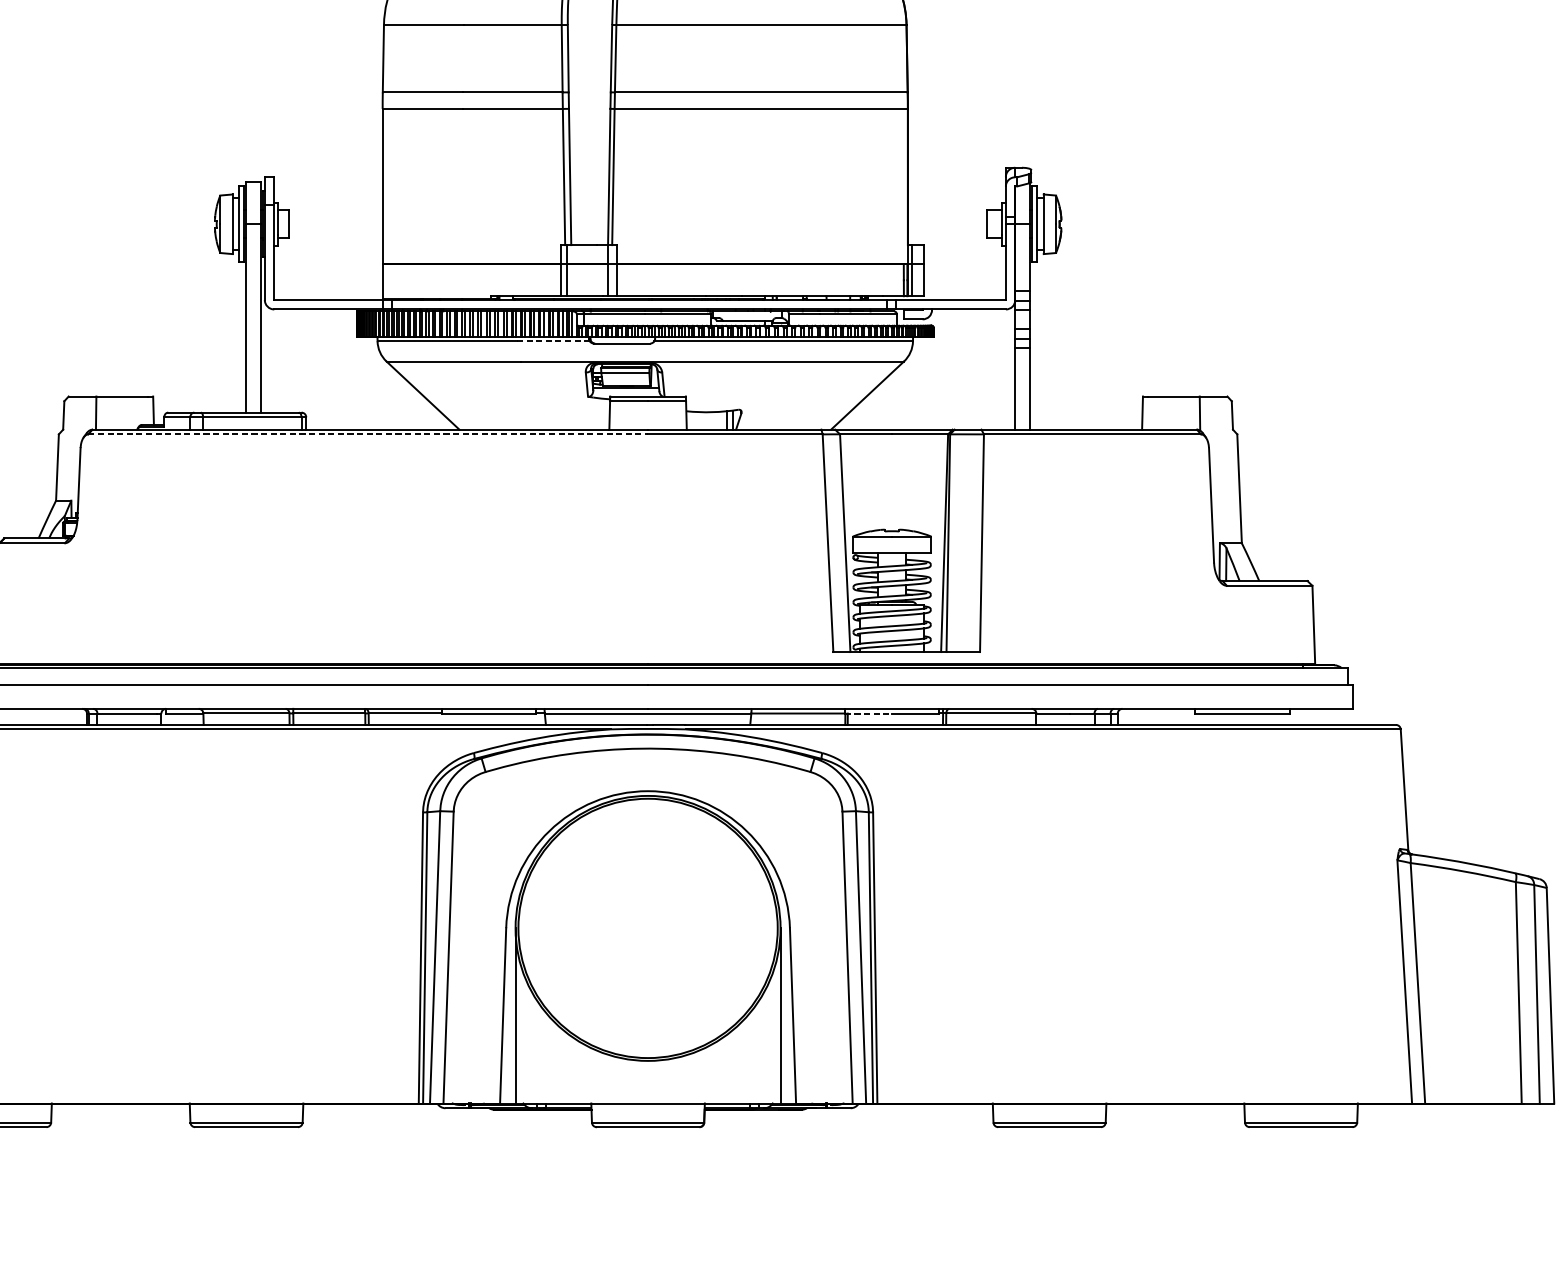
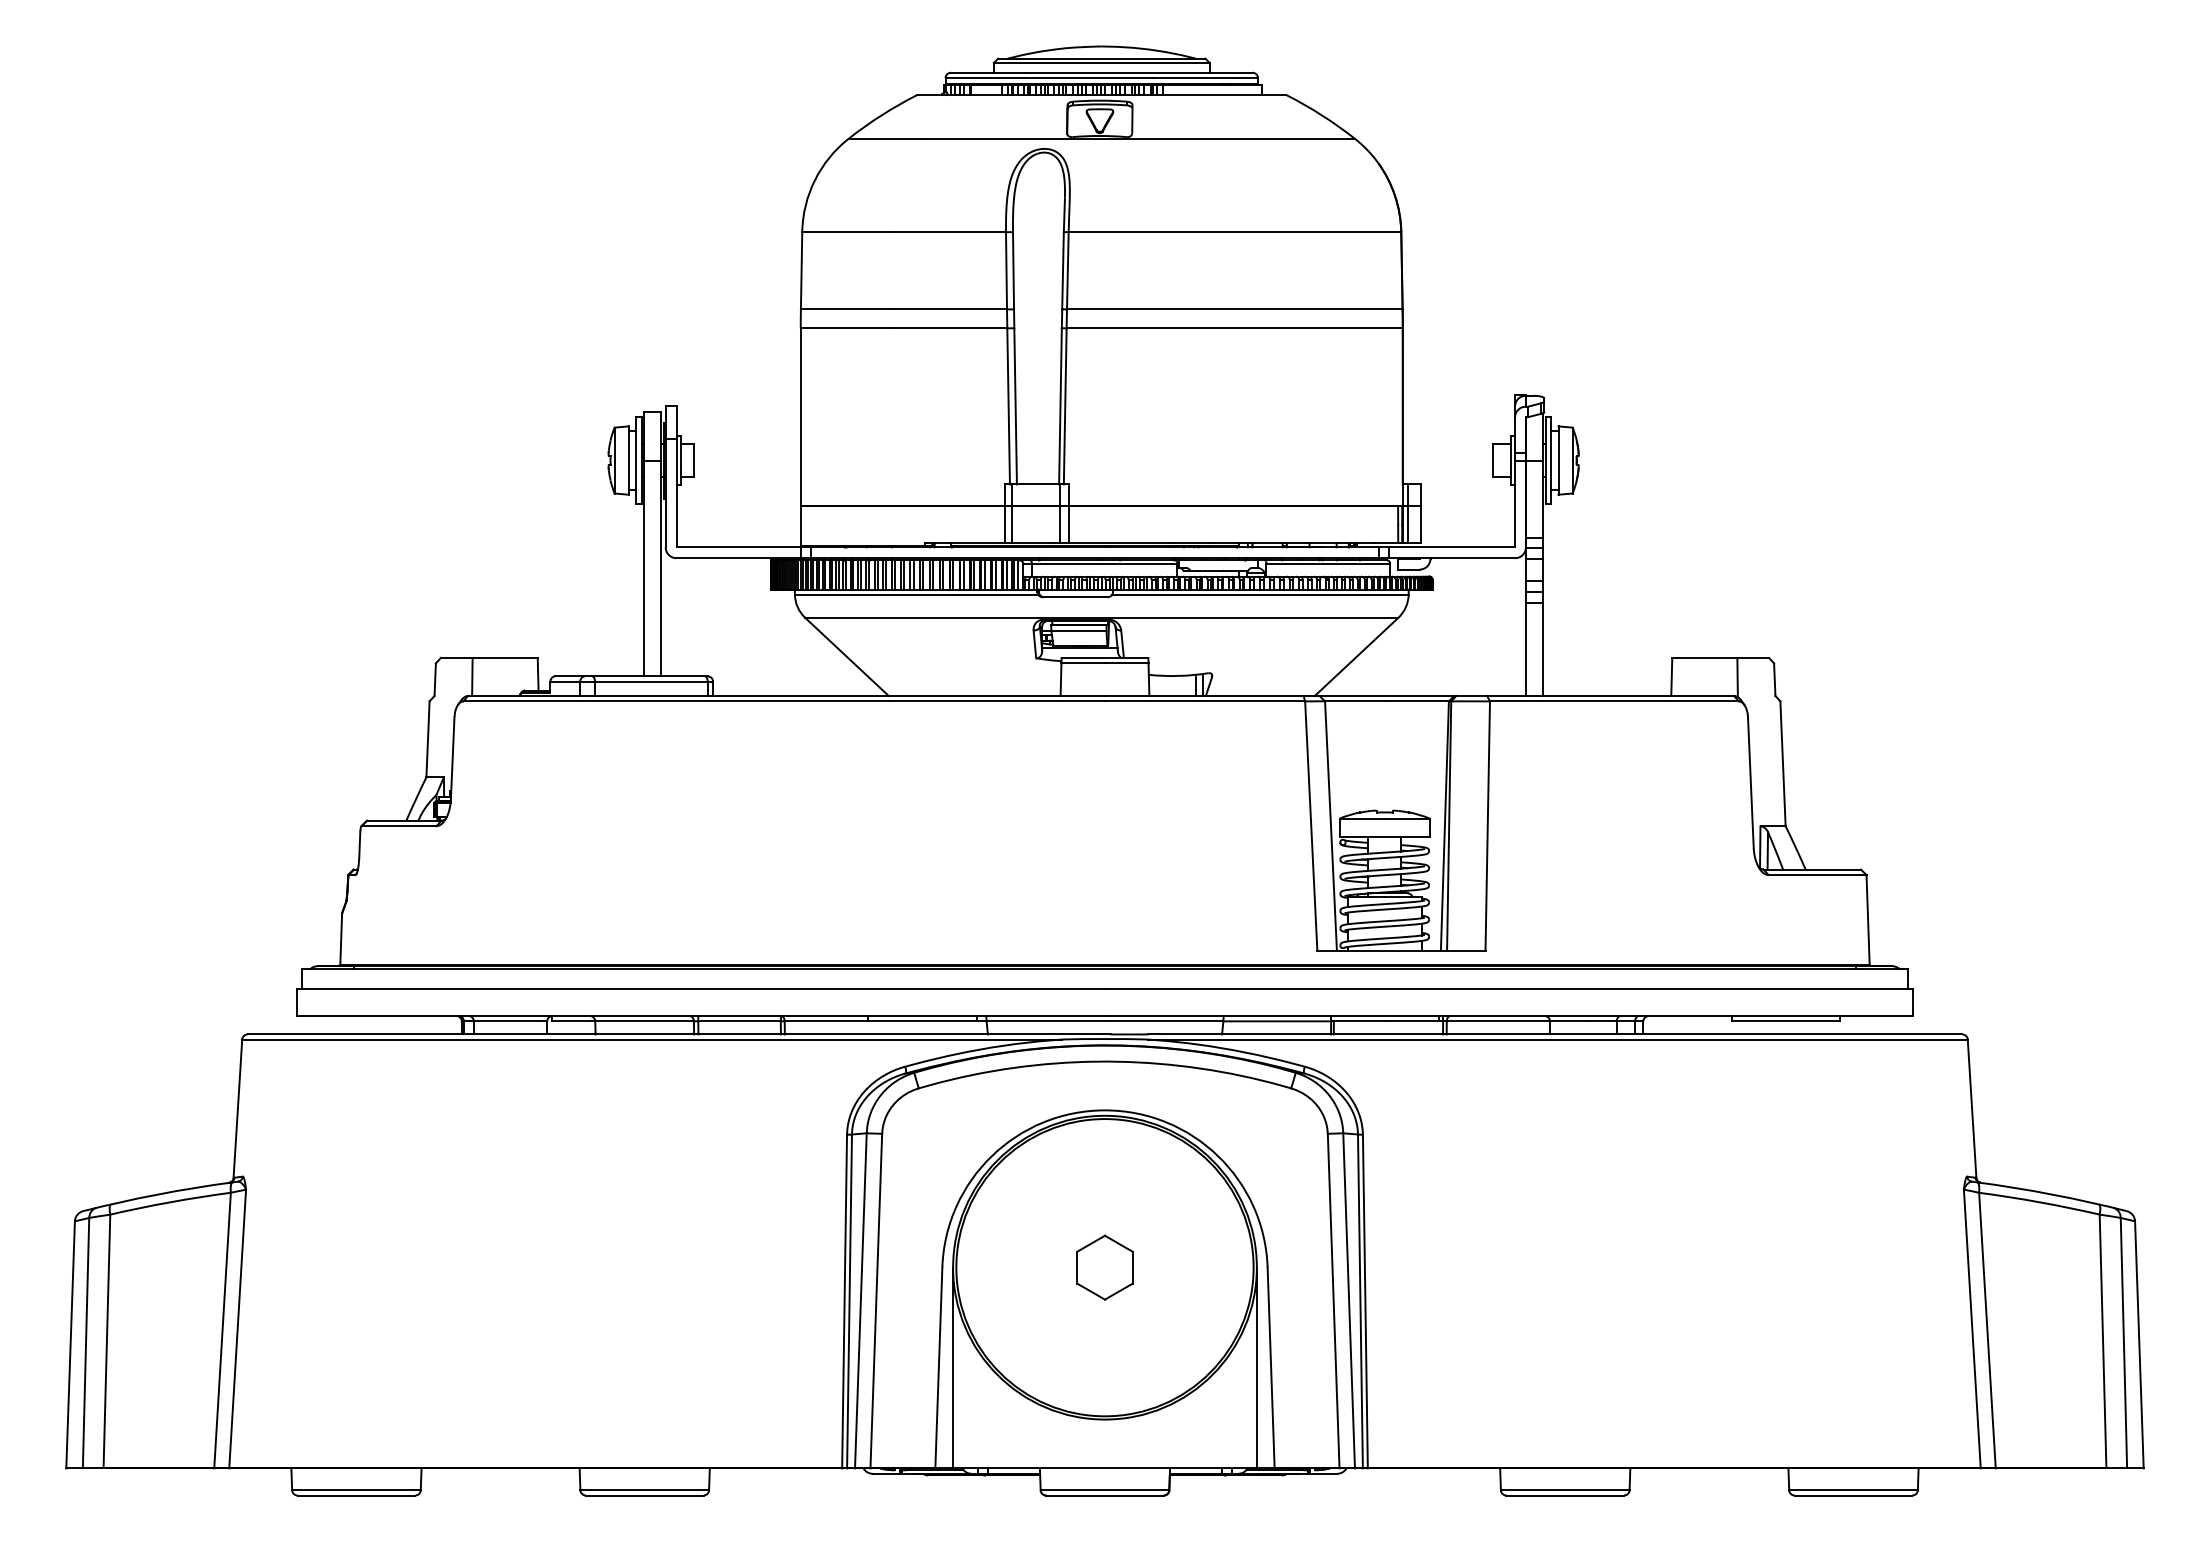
line: (553, 341) -> (996, 594), dashed -> solid
line: (368, 434) -> (784, 701), dashed -> solid
line: (869, 713) -> (1358, 1021), dashed -> solid
part: (647, 928) -> (1104, 1267), added

